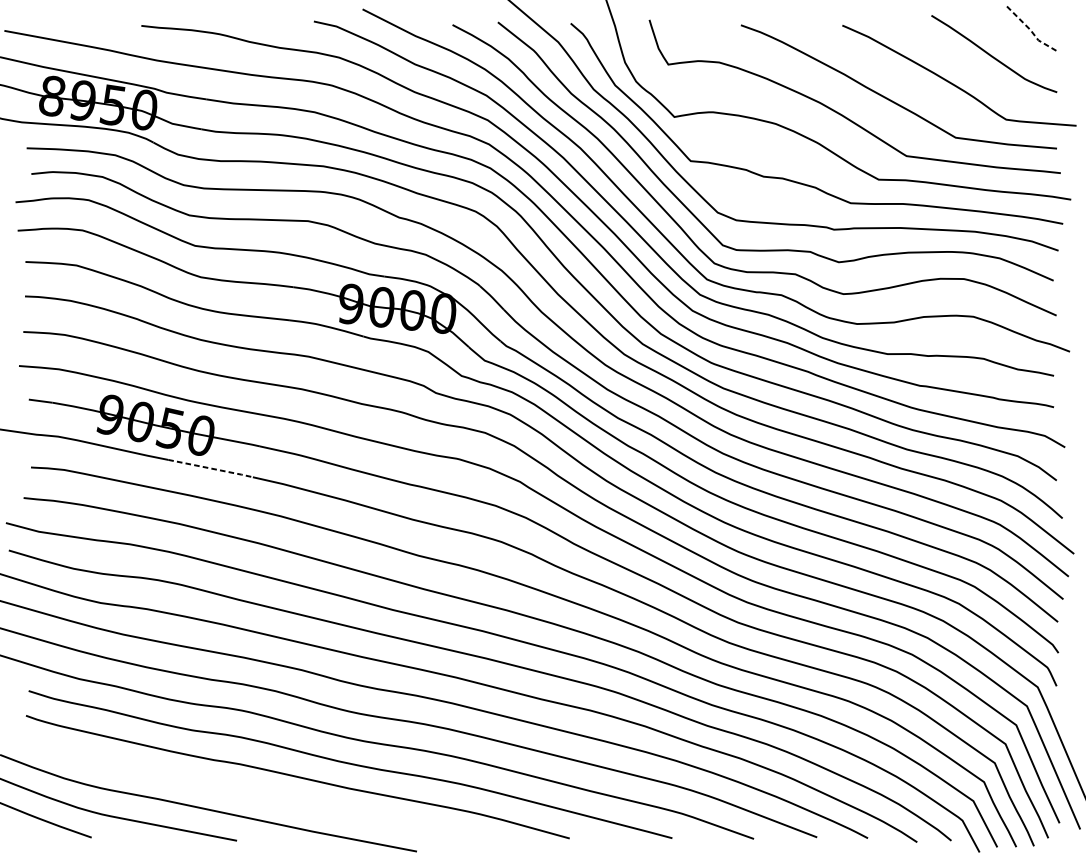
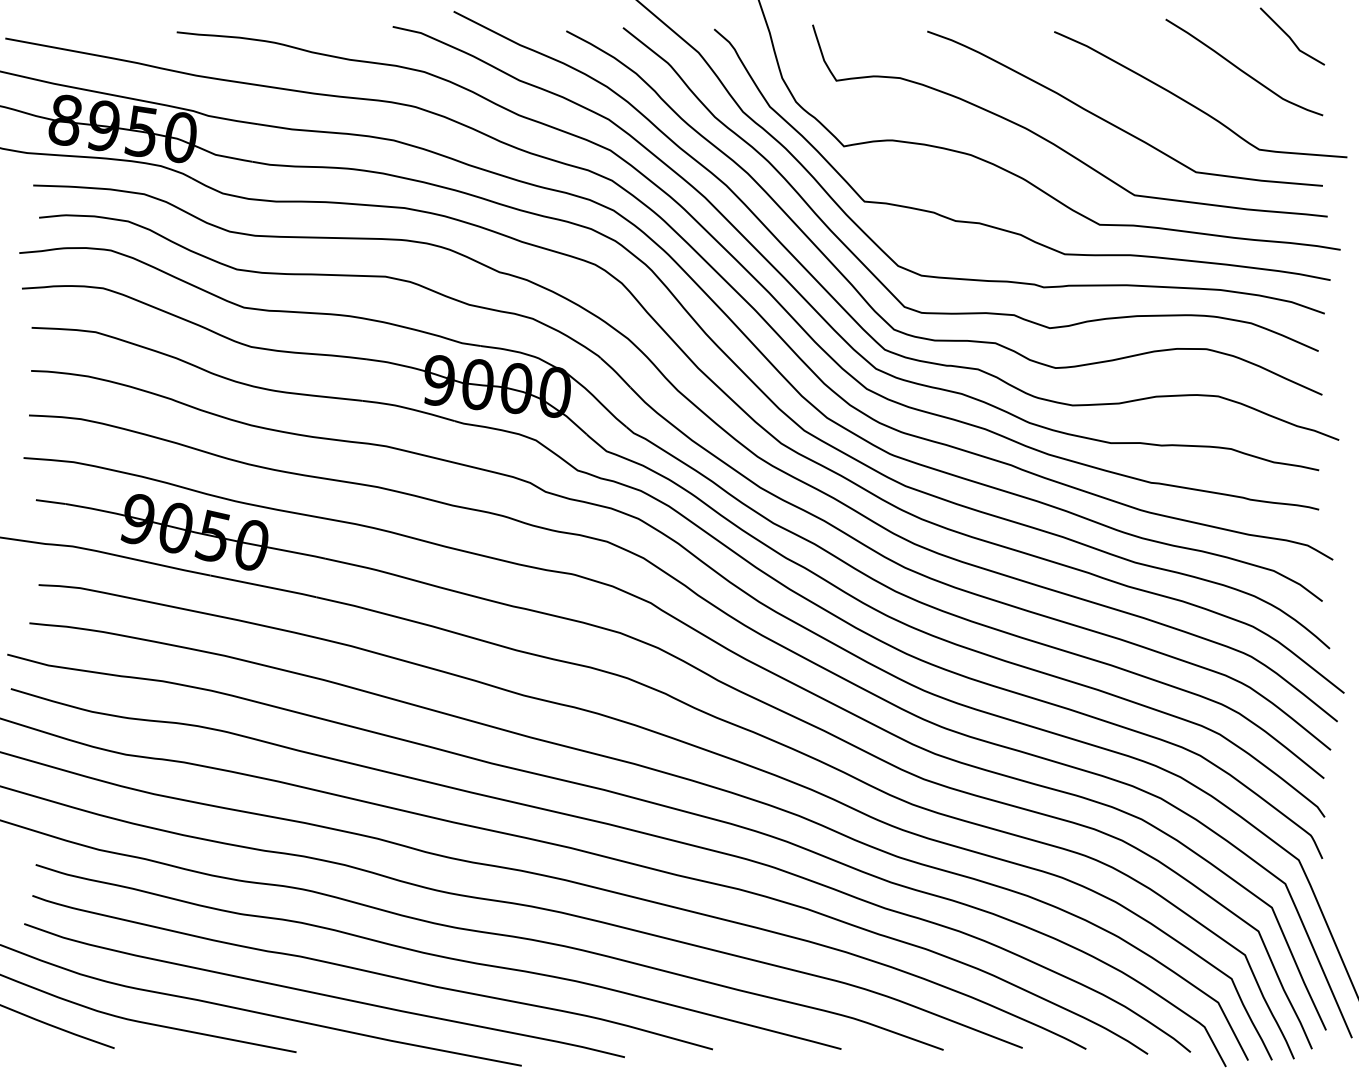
line: (1031, 31) -> (1291, 39), dashed -> solid
line: (211, 468) -> (264, 586), dashed -> solid
curve: (258, 793) -> (323, 993), added

